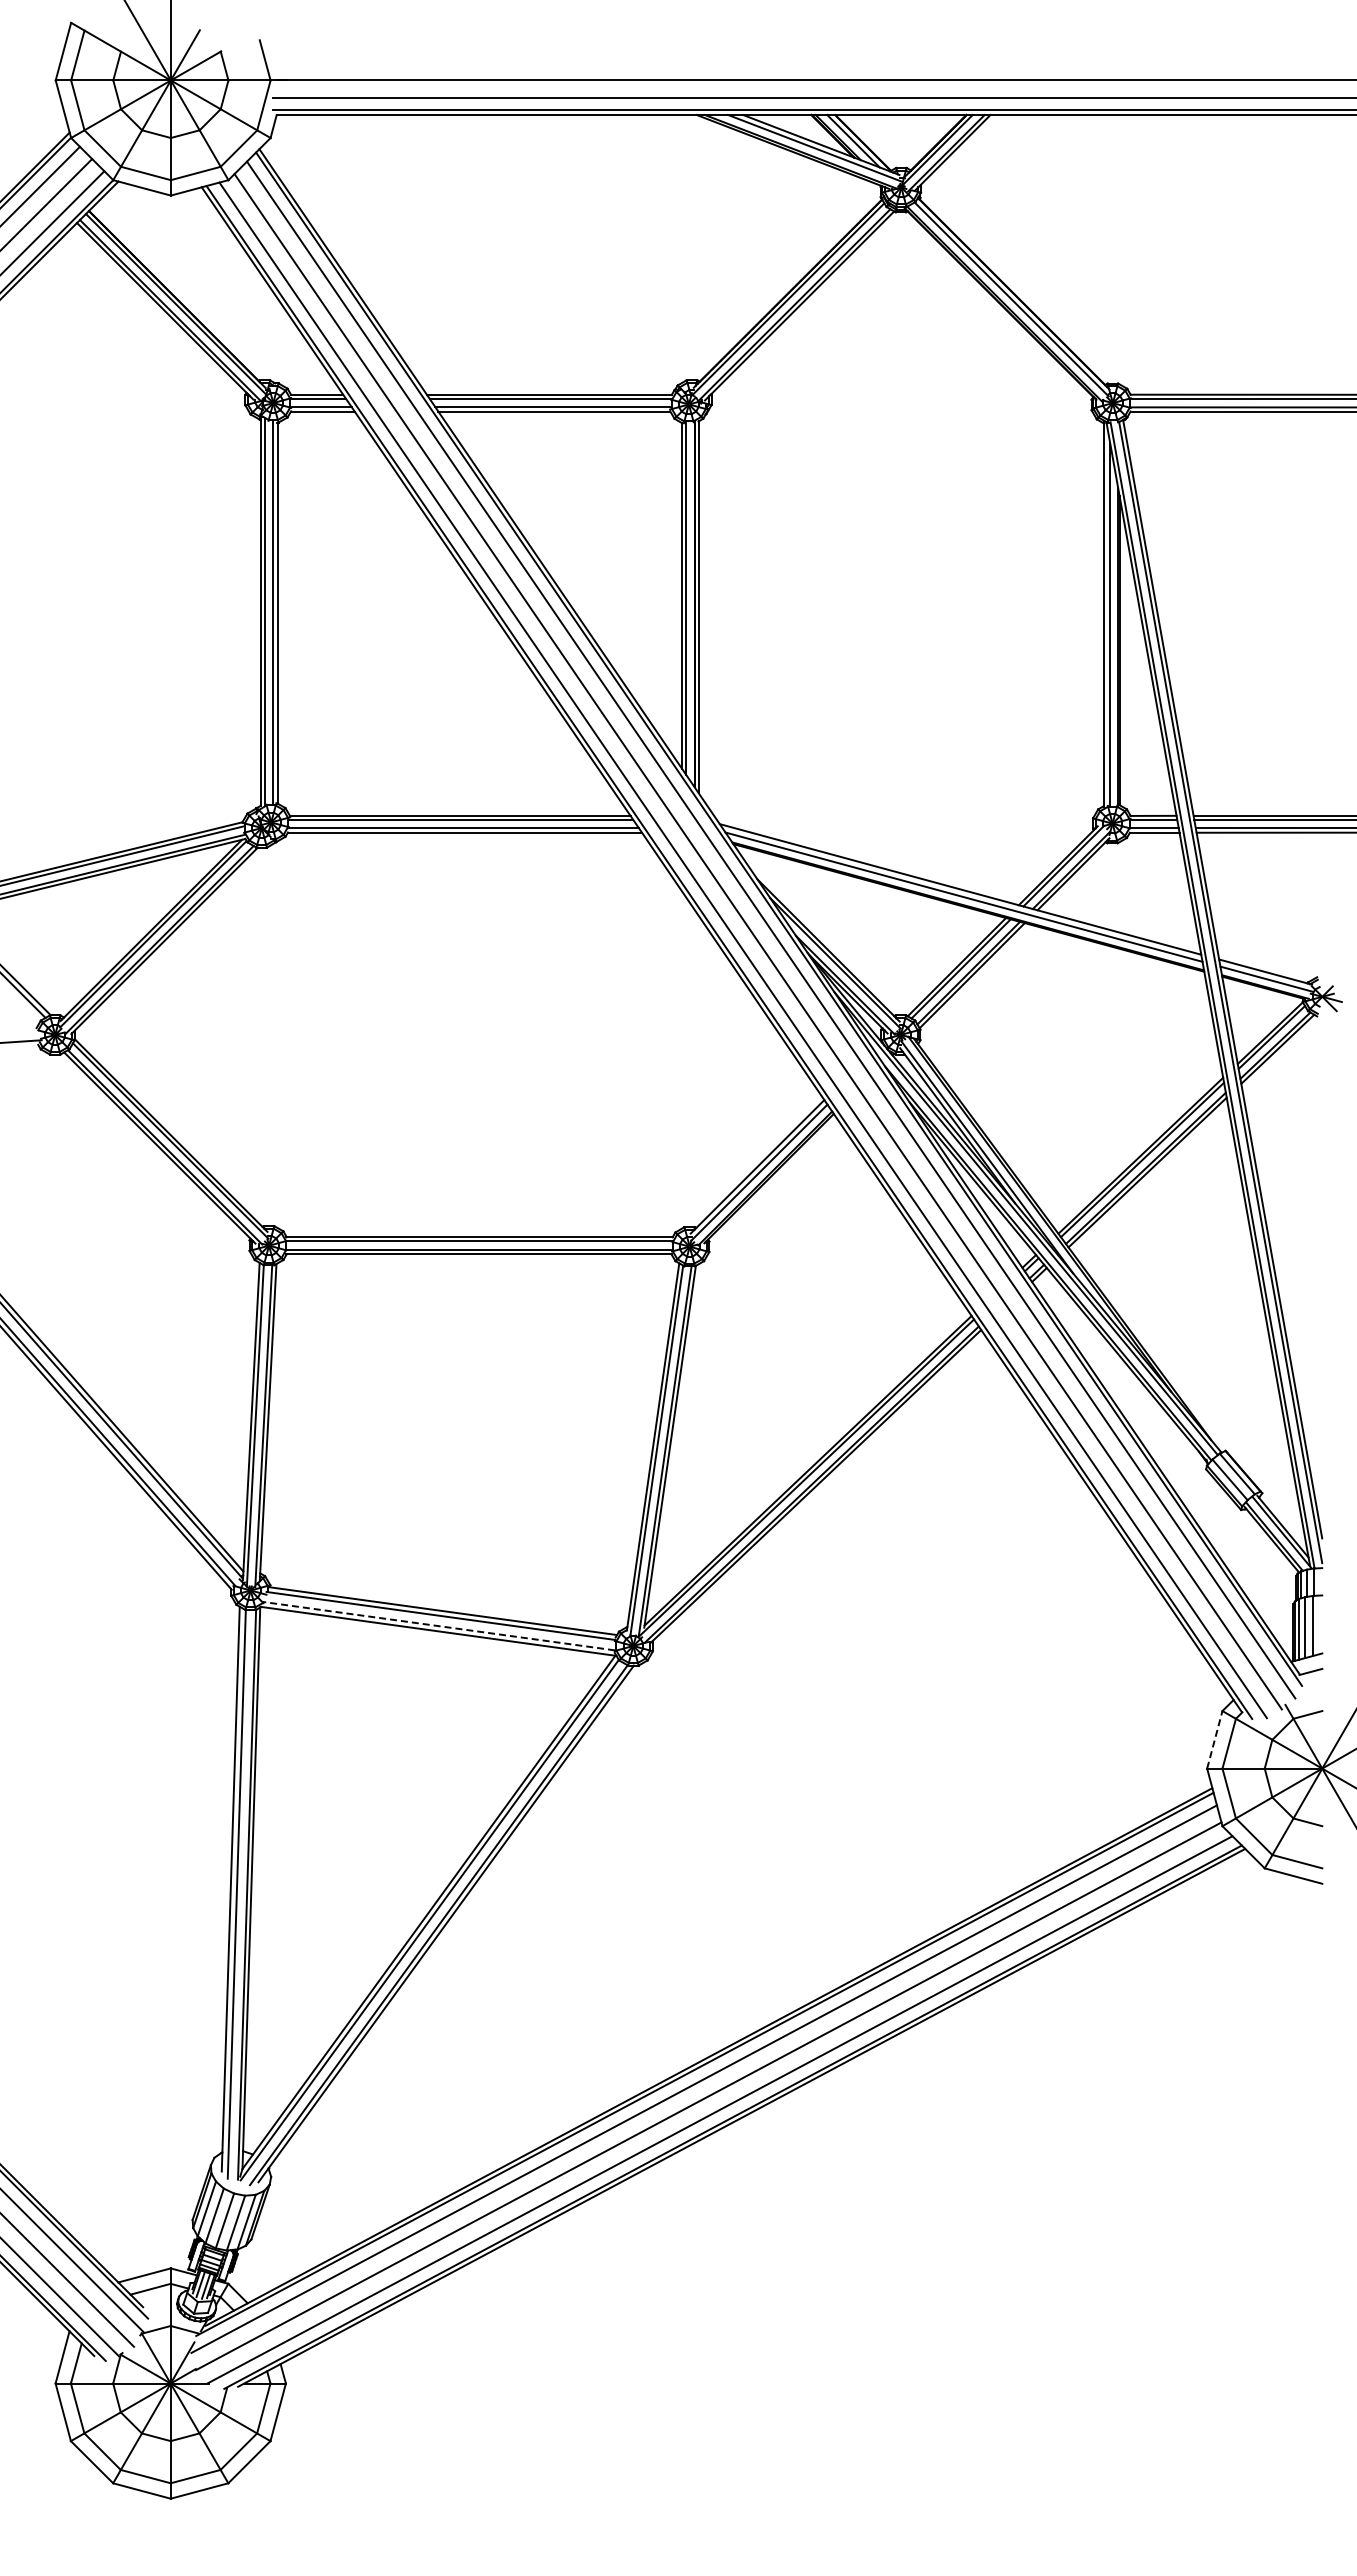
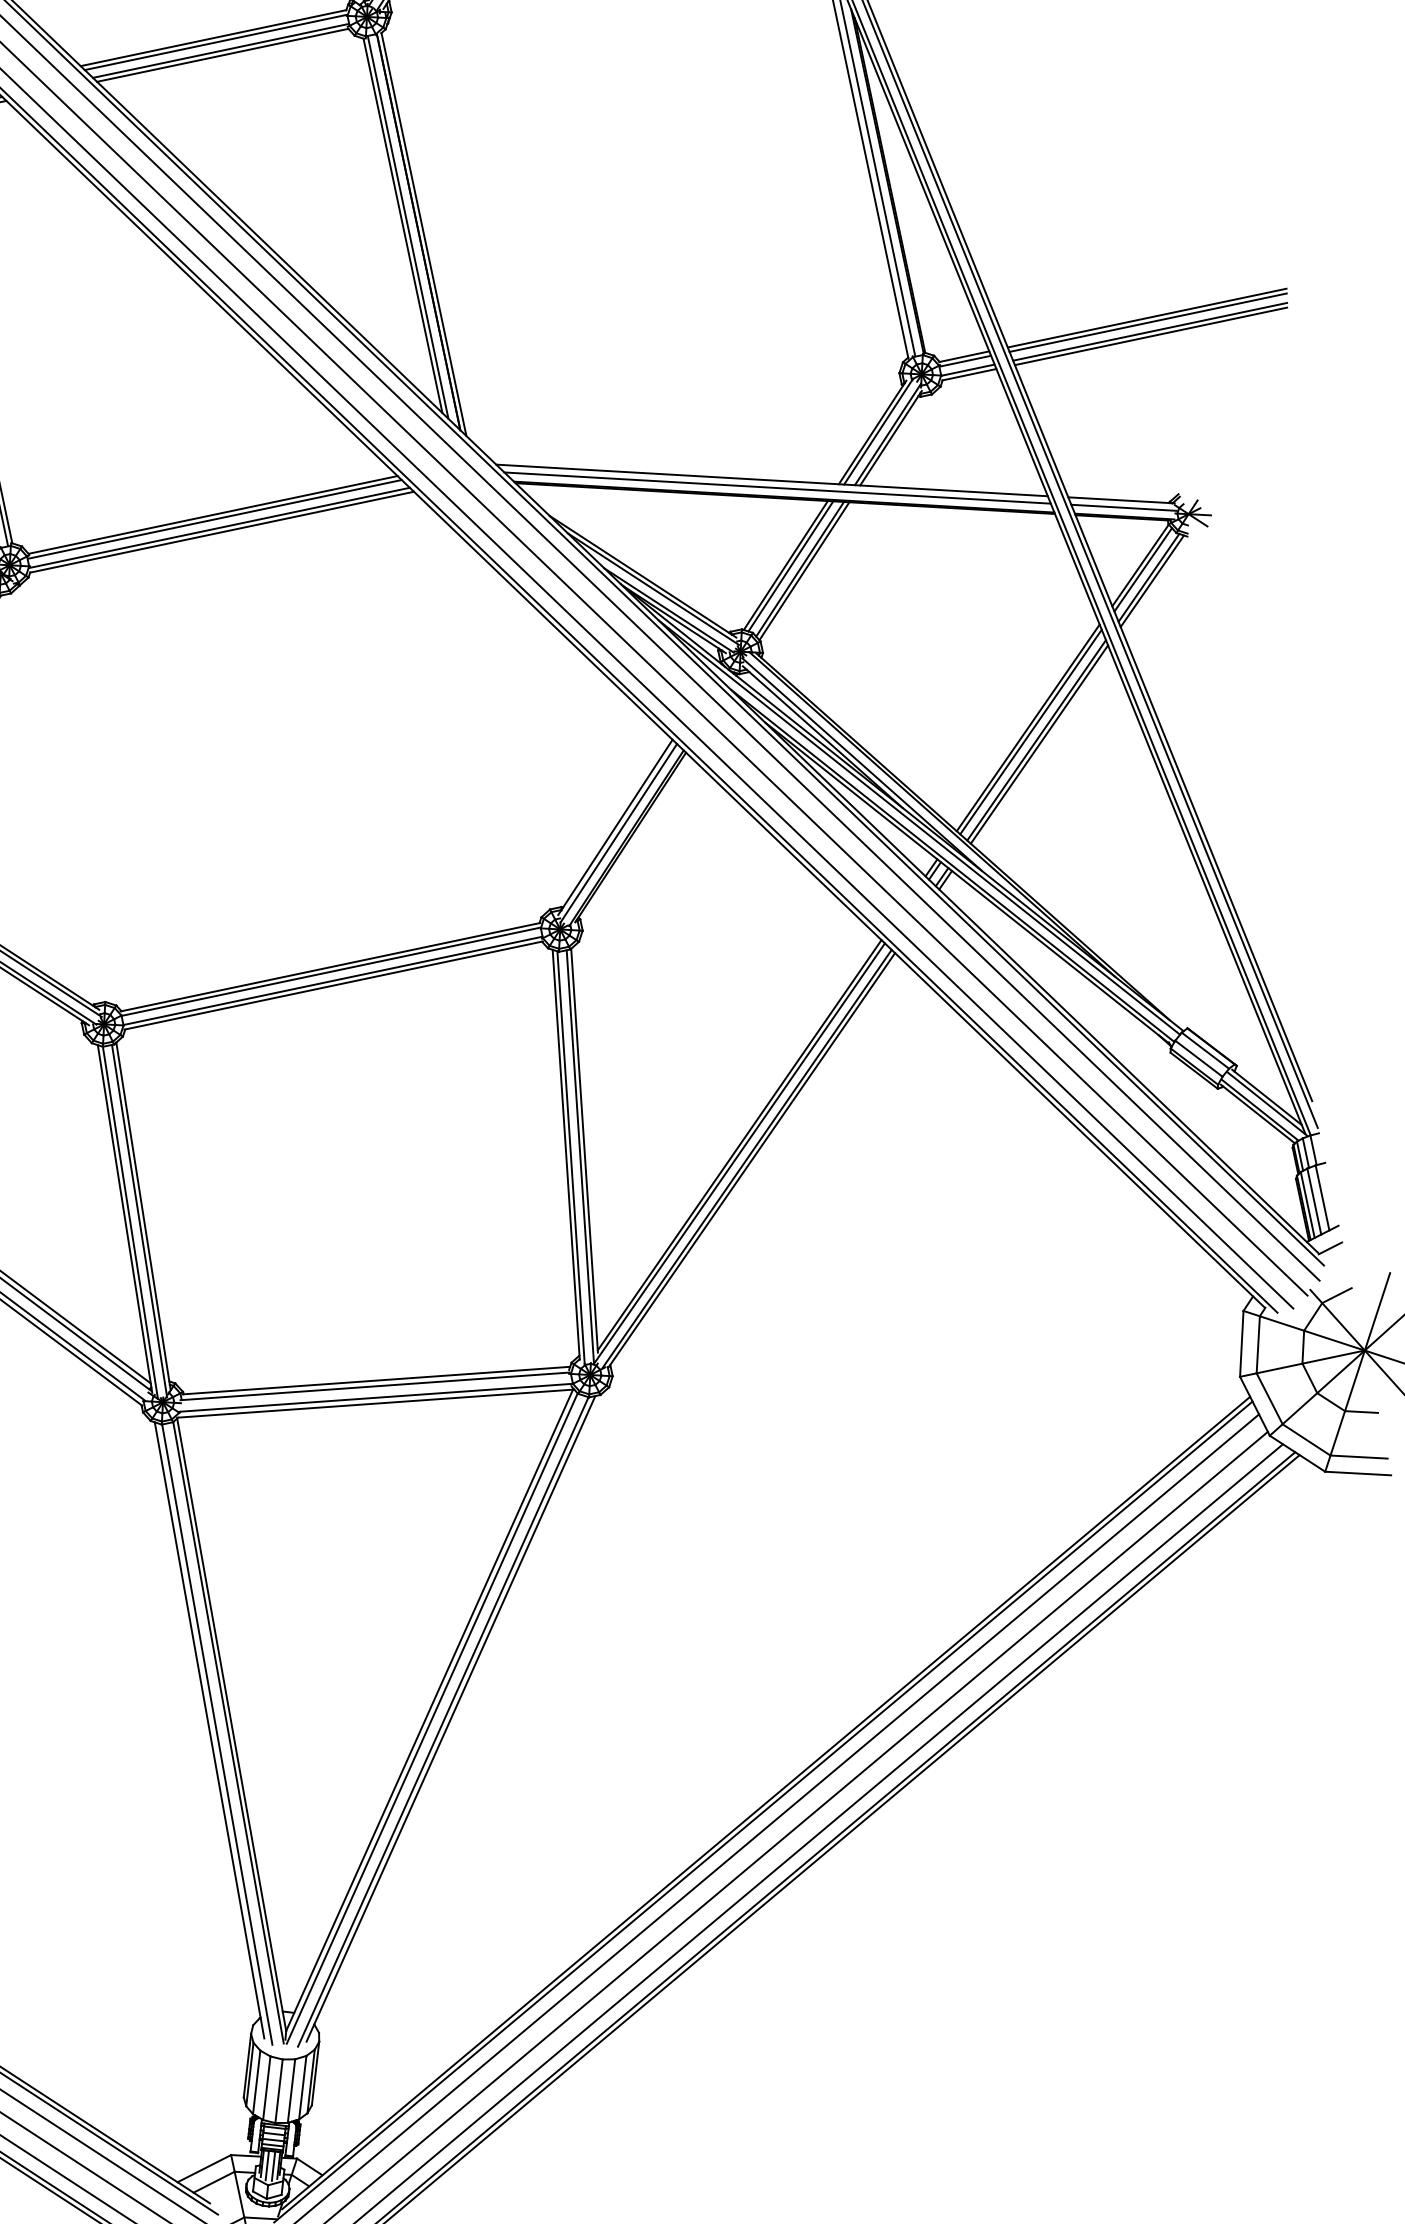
line: (438, 1626) -> (374, 1398), dashed -> solid
line: (1214, 1739) -> (1241, 1343), dashed -> solid

